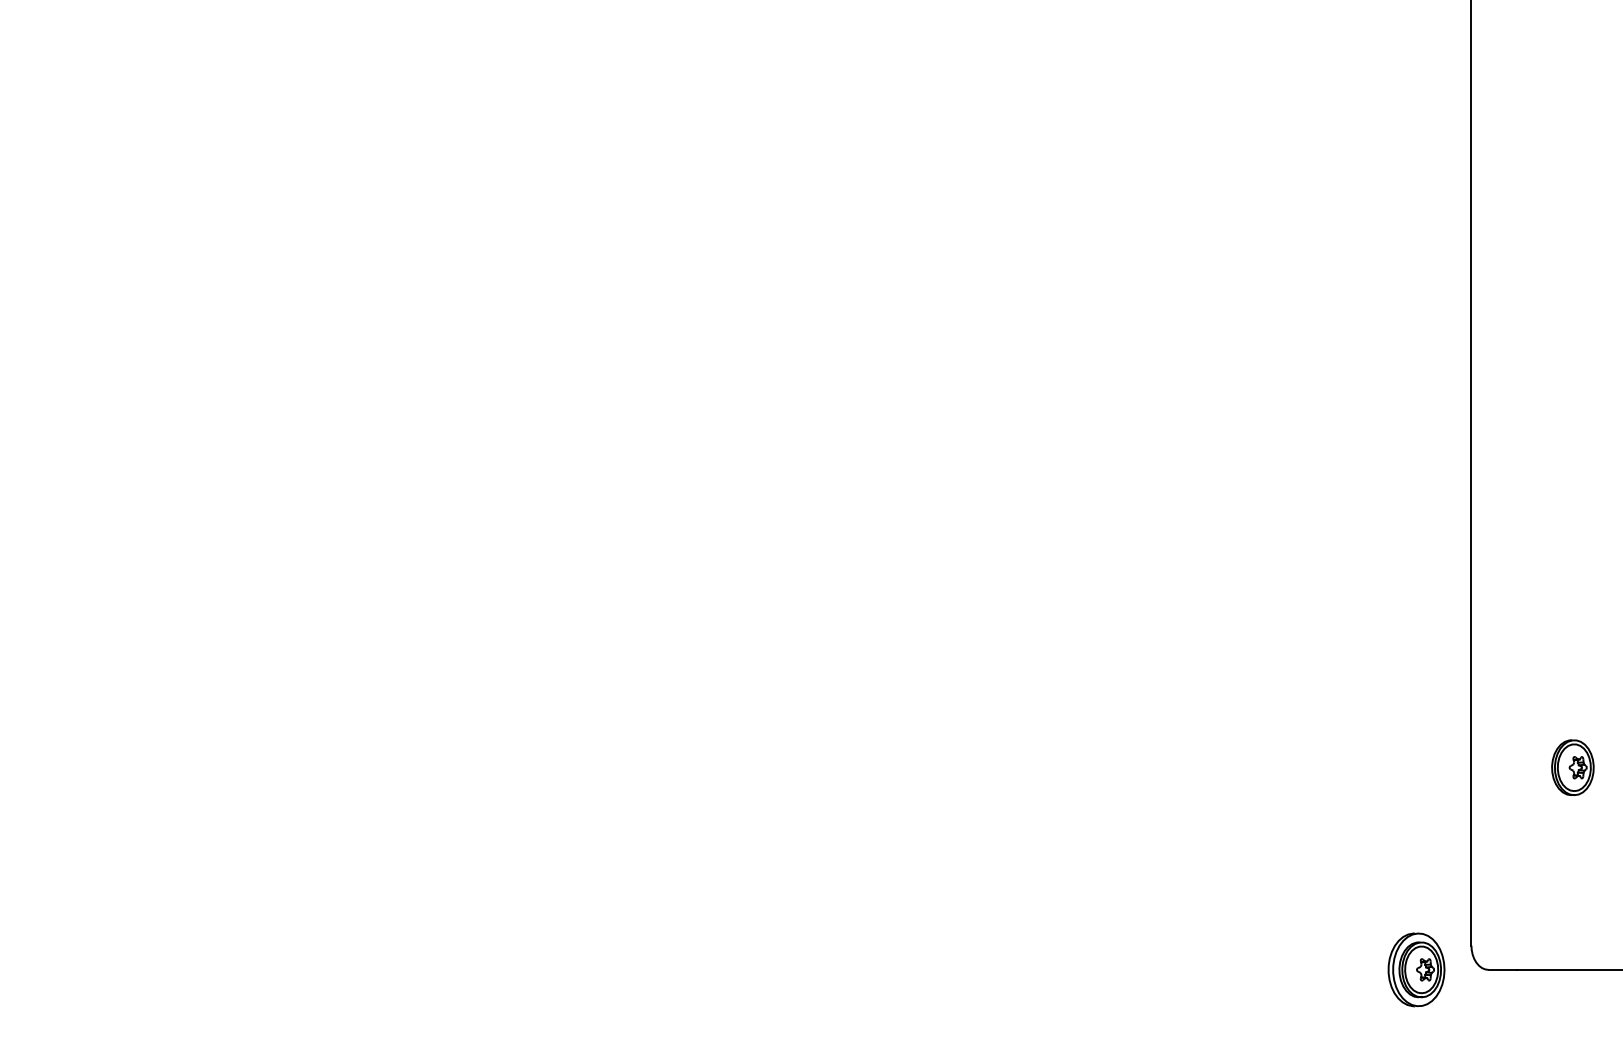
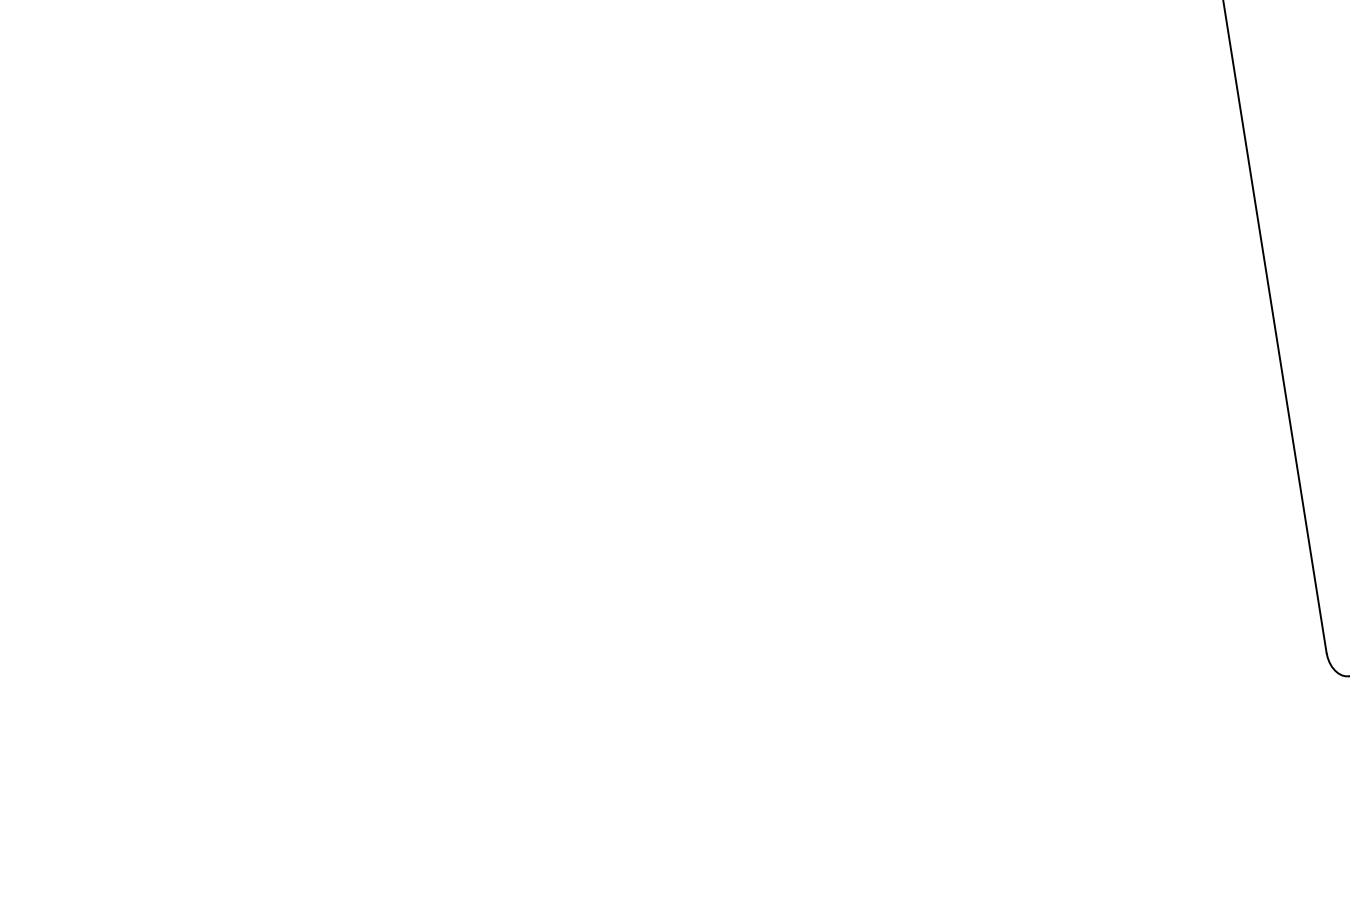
part: (1416, 969) -> (1270, 688), removed

